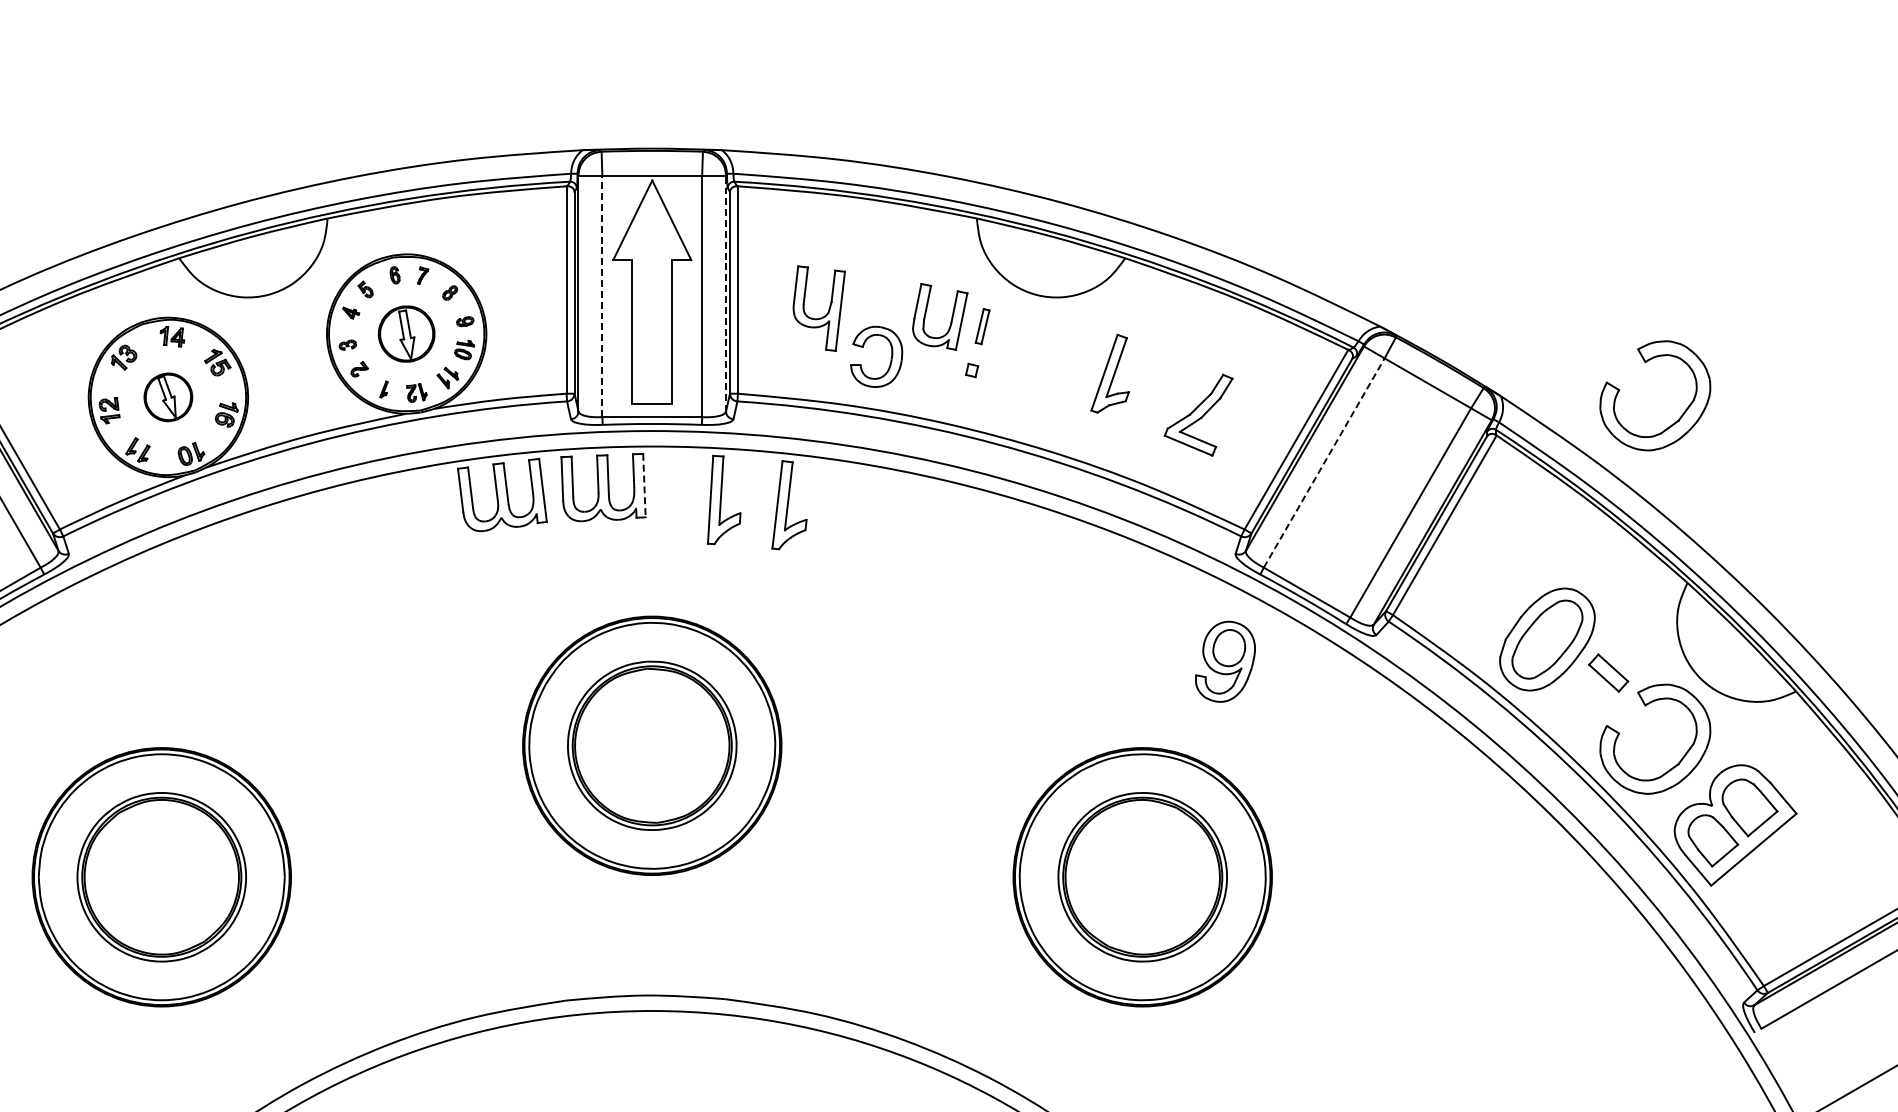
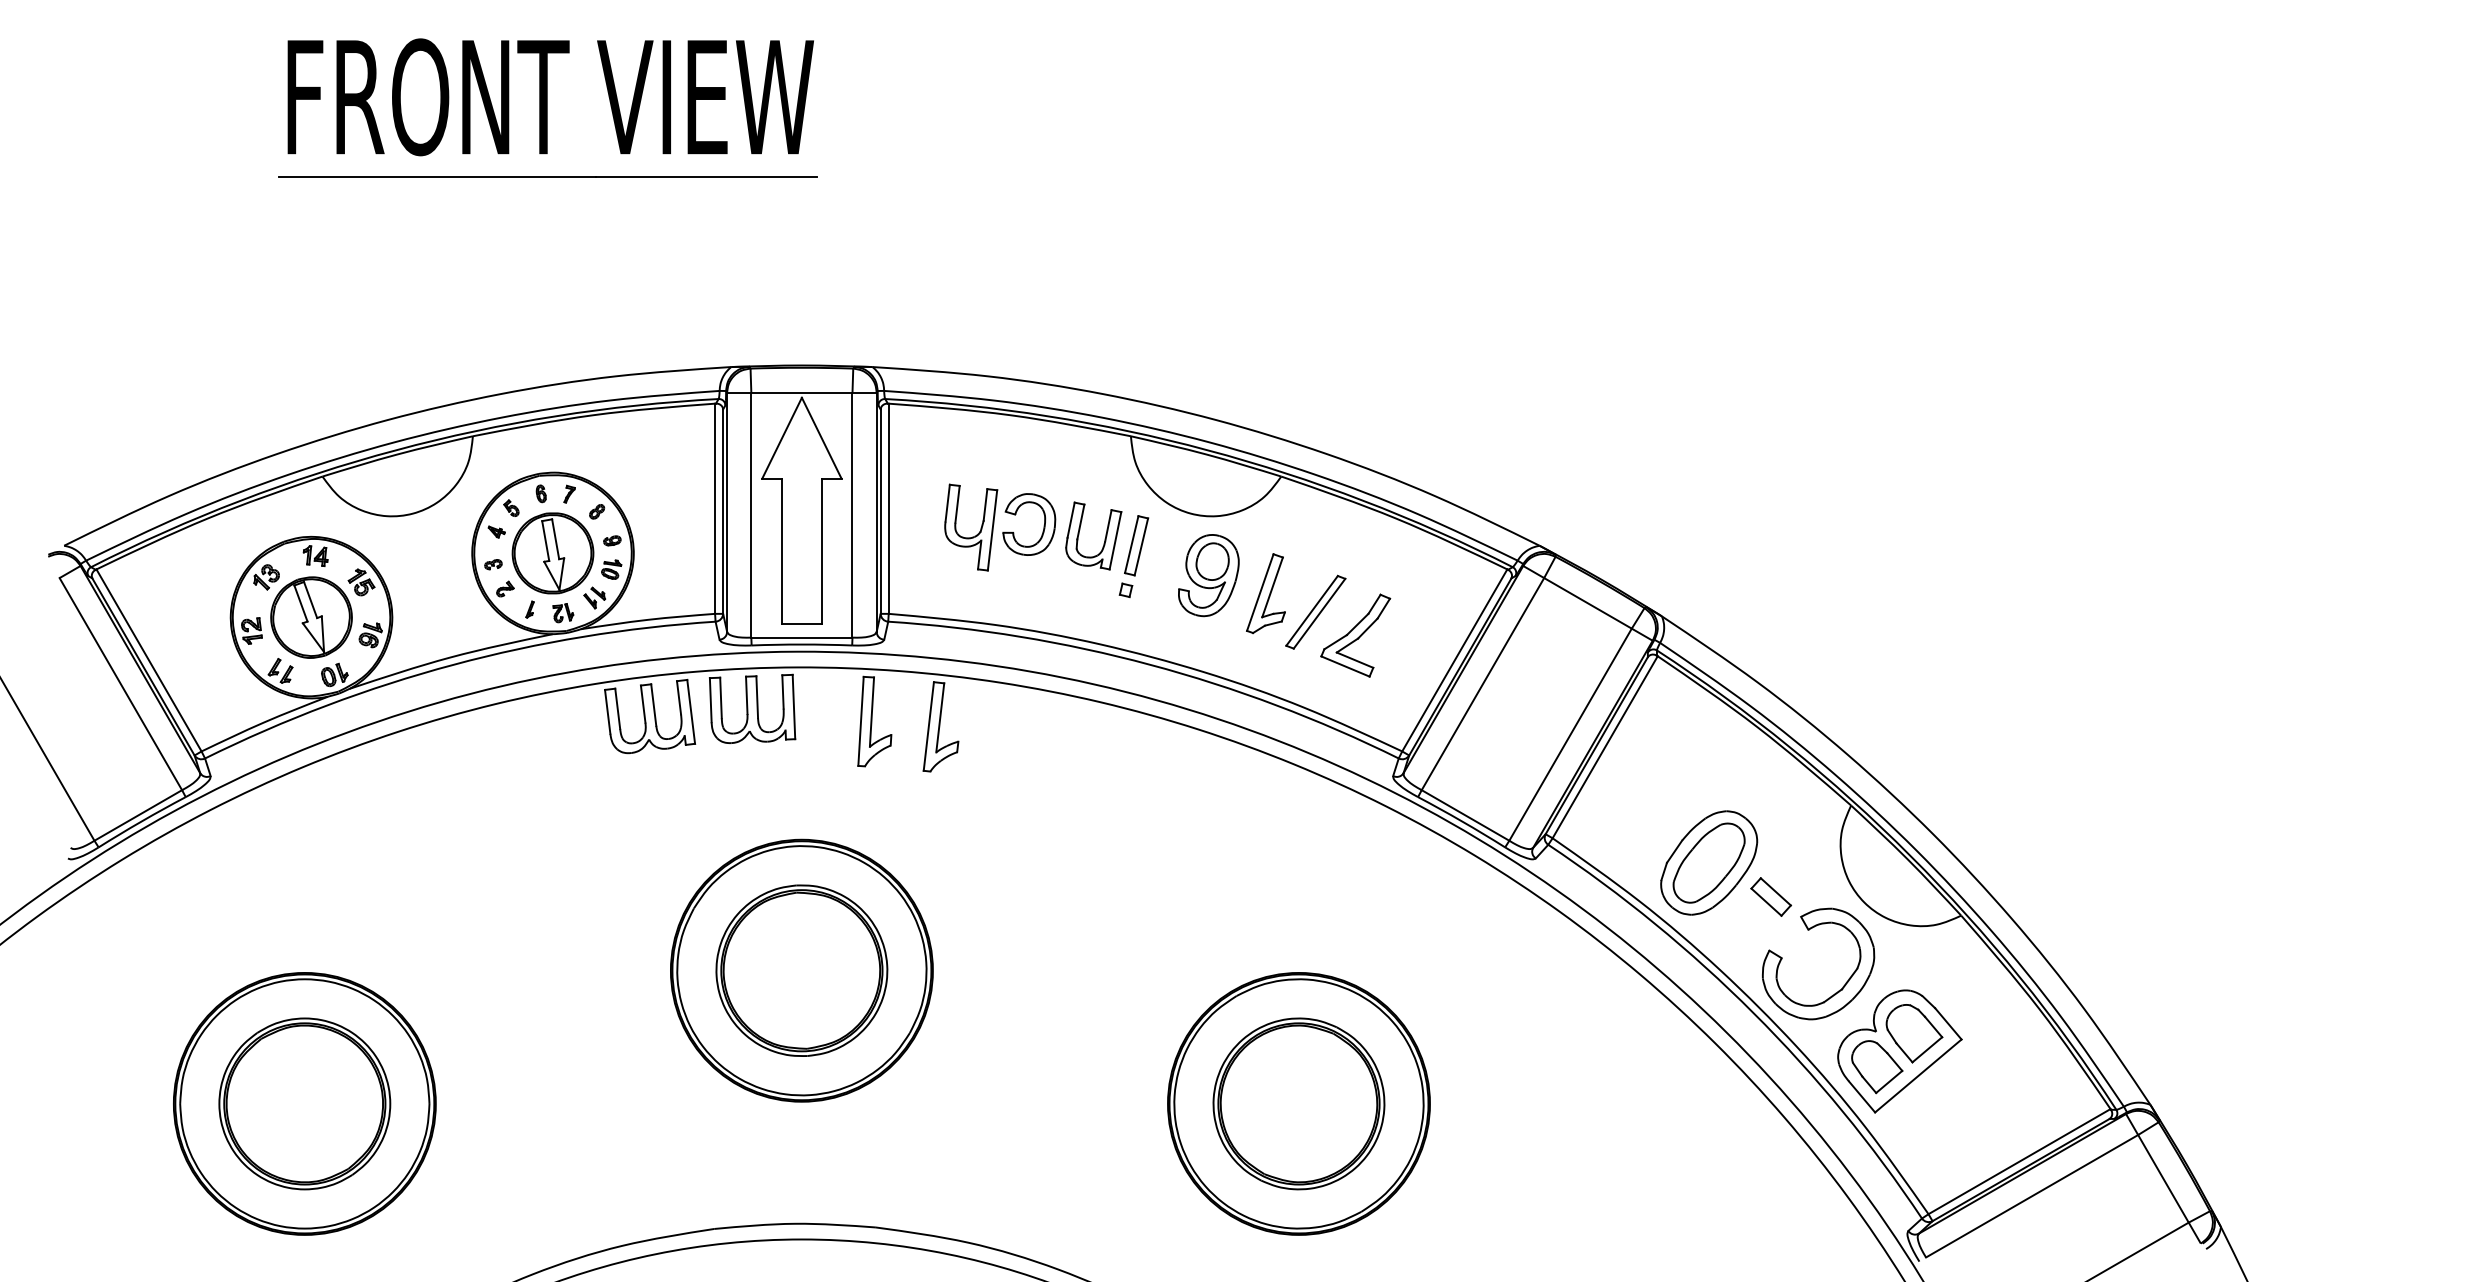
line: (725, 293) -> (876, 512), dashed -> solid
line: (602, 295) -> (751, 514), dashed -> solid
part: (982, 326) -> (1136, 545), size x1.67
part: (406, 334) -> (552, 553), size x1.43
part: (890, 357) -> (1043, 525), moved
part: (1159, 391) -> (1315, 611), added
part: (168, 397) -> (311, 617), size x1.67
part: (1681, 414) -> (1845, 634), removed
line: (1324, 462) -> (1483, 683), dashed -> solid
line: (643, 486) -> (793, 707), dashed -> solid
part: (1225, 661) -> (1208, 575), moved

